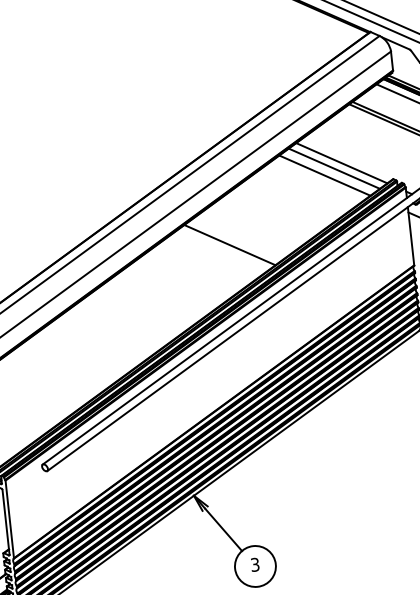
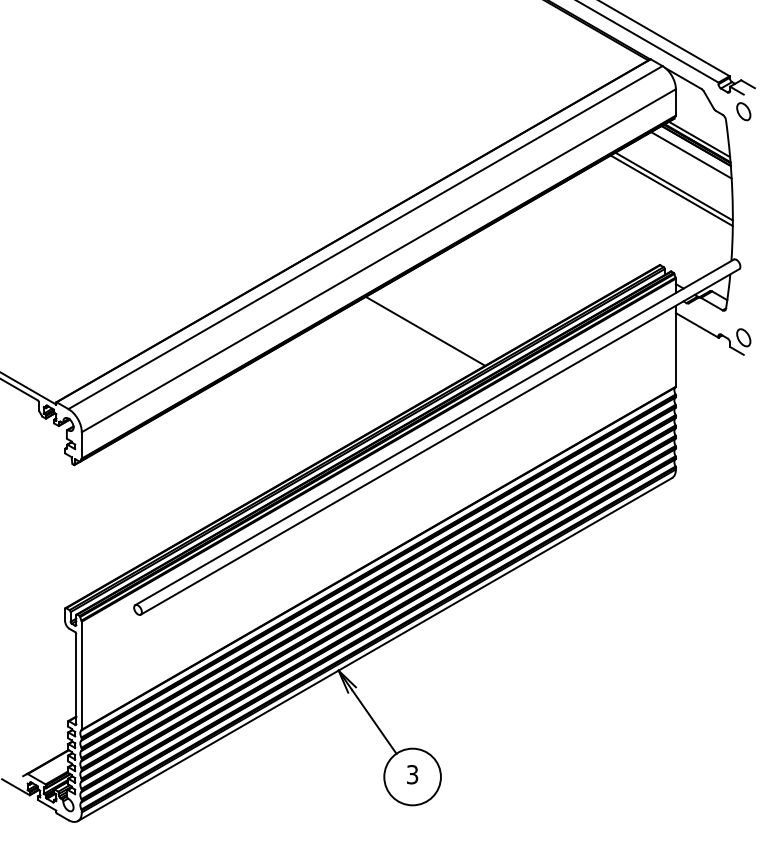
line: (341, 162) -> (591, 234), removed
line: (334, 168) -> (580, 241), removed
line: (324, 175) -> (566, 249), removed

